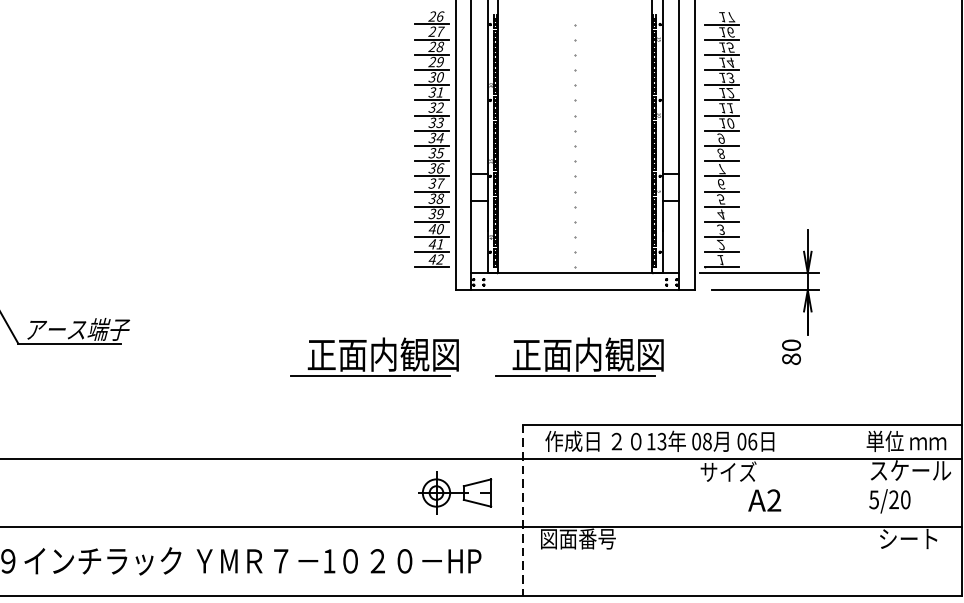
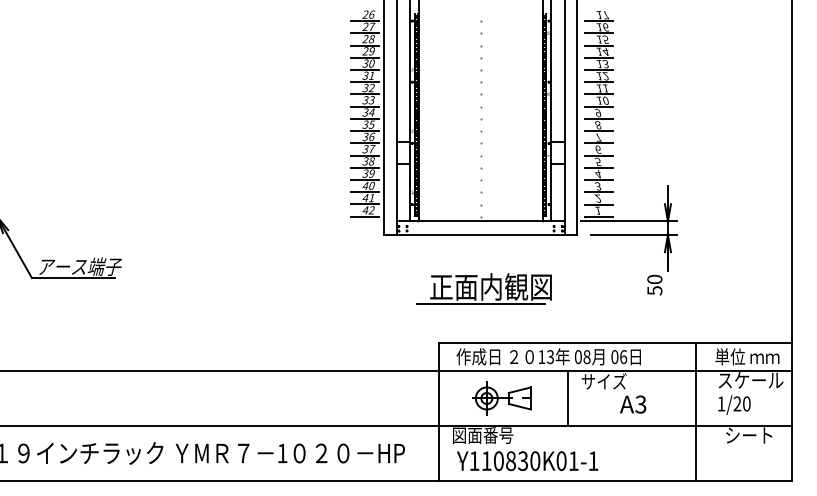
part: (373, 356) -> (318, 288), removed
text: (791, 358) -> (654, 290), 80 -> 50
part: (454, 493) -> (501, 398), moved
line: (683, 493) -> (567, 398), added
text: (874, 499) -> (721, 403), 5/20 -> 1/20
text: (773, 500) -> (640, 404), A2 -> A3
line: (522, 510) -> (438, 412), dashed -> solid
line: (843, 510) -> (696, 412), added
part: (633, 571) -> (527, 461), added

